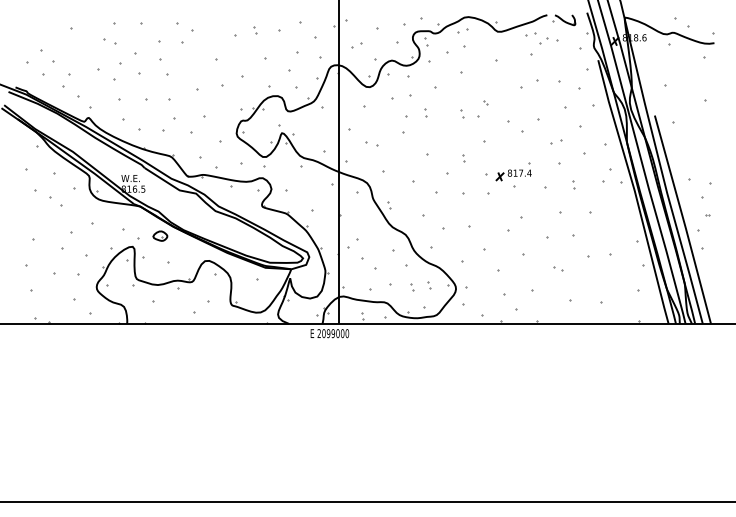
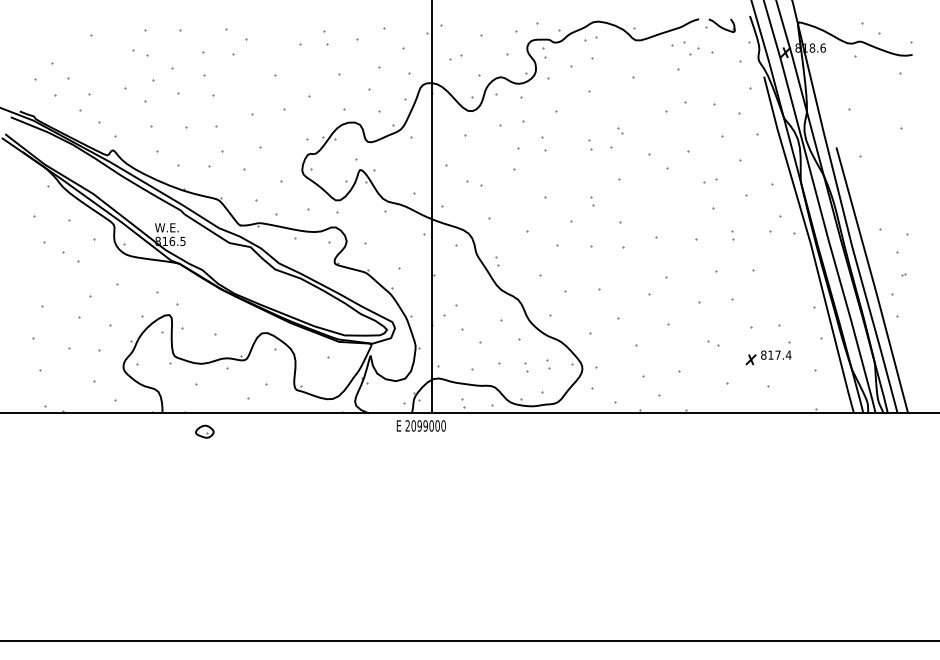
part: (255, 30) -> (326, 38), size x1.6
part: (425, 112) -> (543, 143), size x1.6
part: (513, 171) -> (768, 352), moved
part: (160, 235) -> (204, 430), moved

